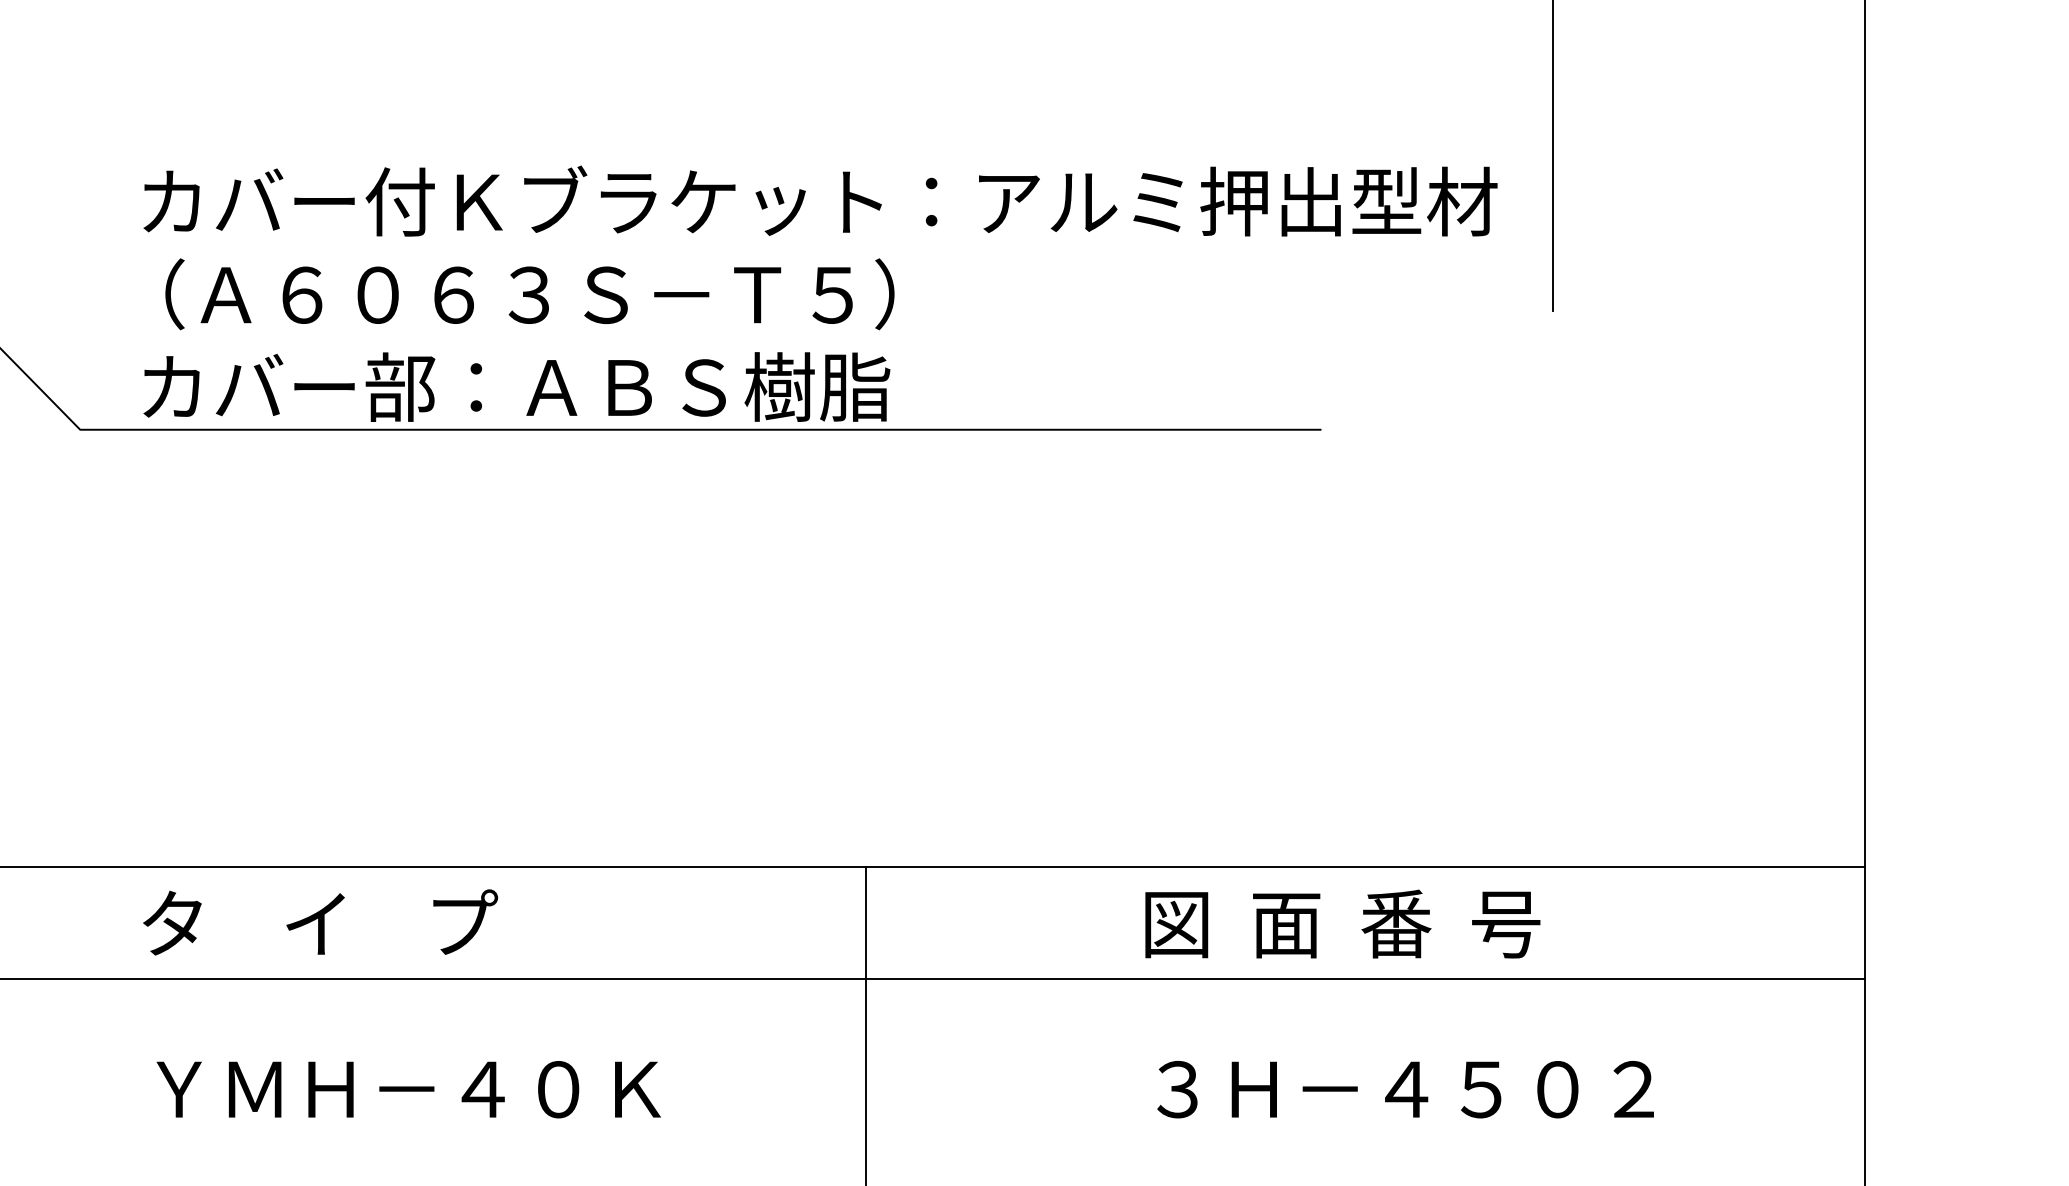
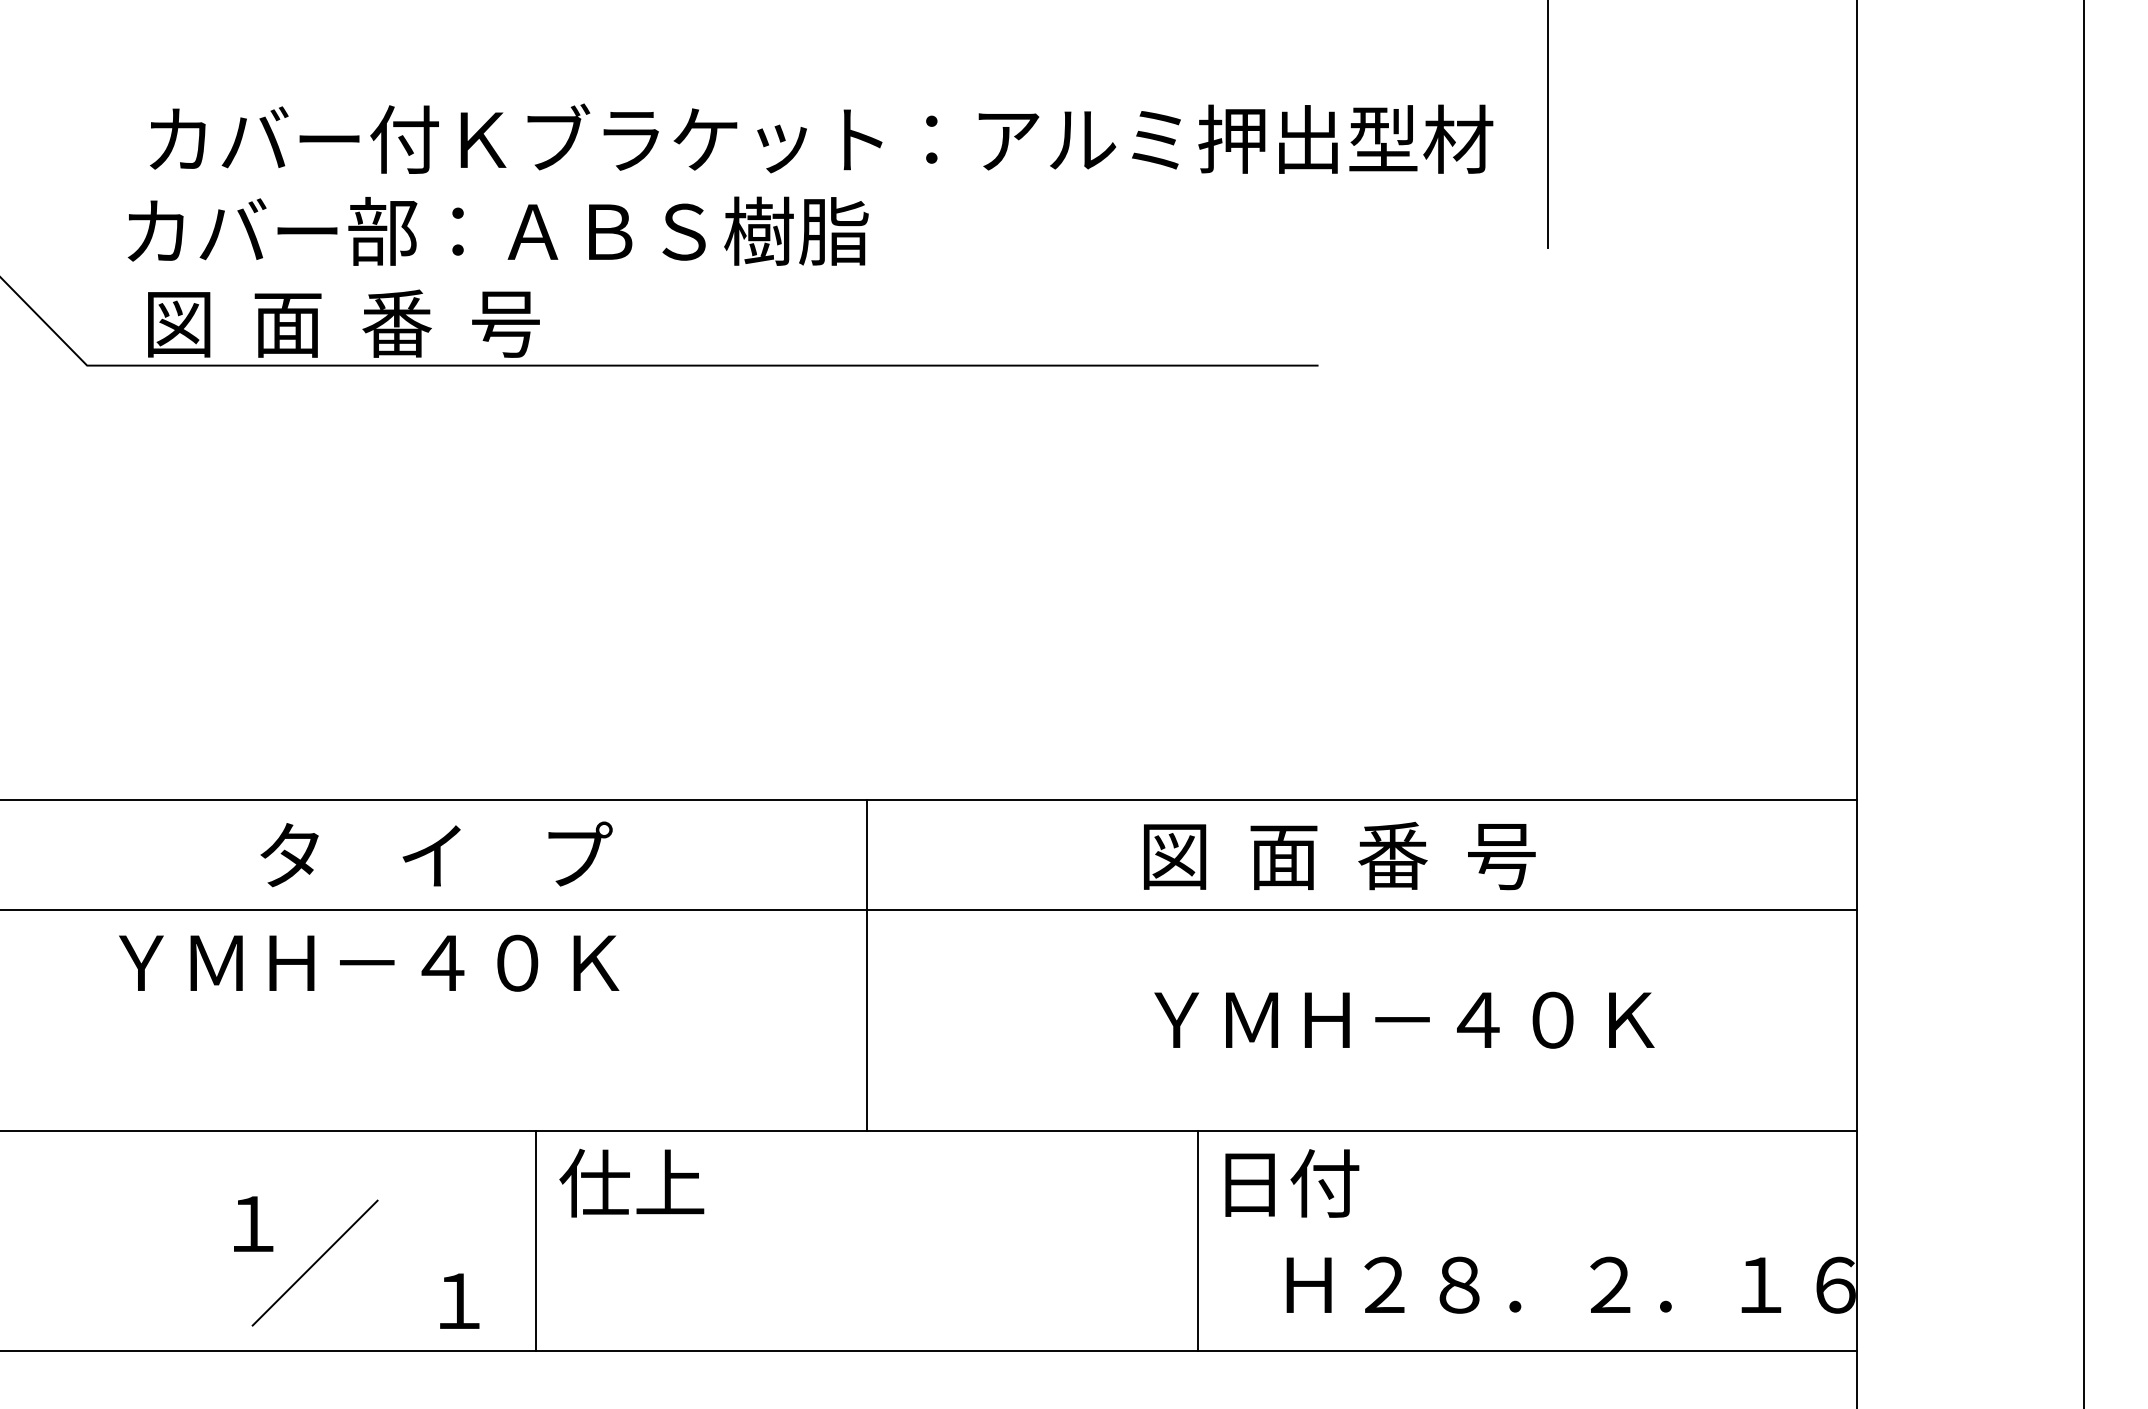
text: (506, 293) -> (510, 230), （Ａ６０６３Ｓ－Ｔ５） -> カバー部：ＡＢＳ樹脂
text: (516, 386) -> (519, 322), カバー部：ＡＢＳ樹脂 -> 図  面  番  号
text: (320, 922) -> (436, 854), moved
text: (409, 1088) -> (369, 962), moved
text: (1408, 1088) -> (1404, 1019), ３Ｈ－４５０２ -> ＹＭＨ－４０Ｋ

